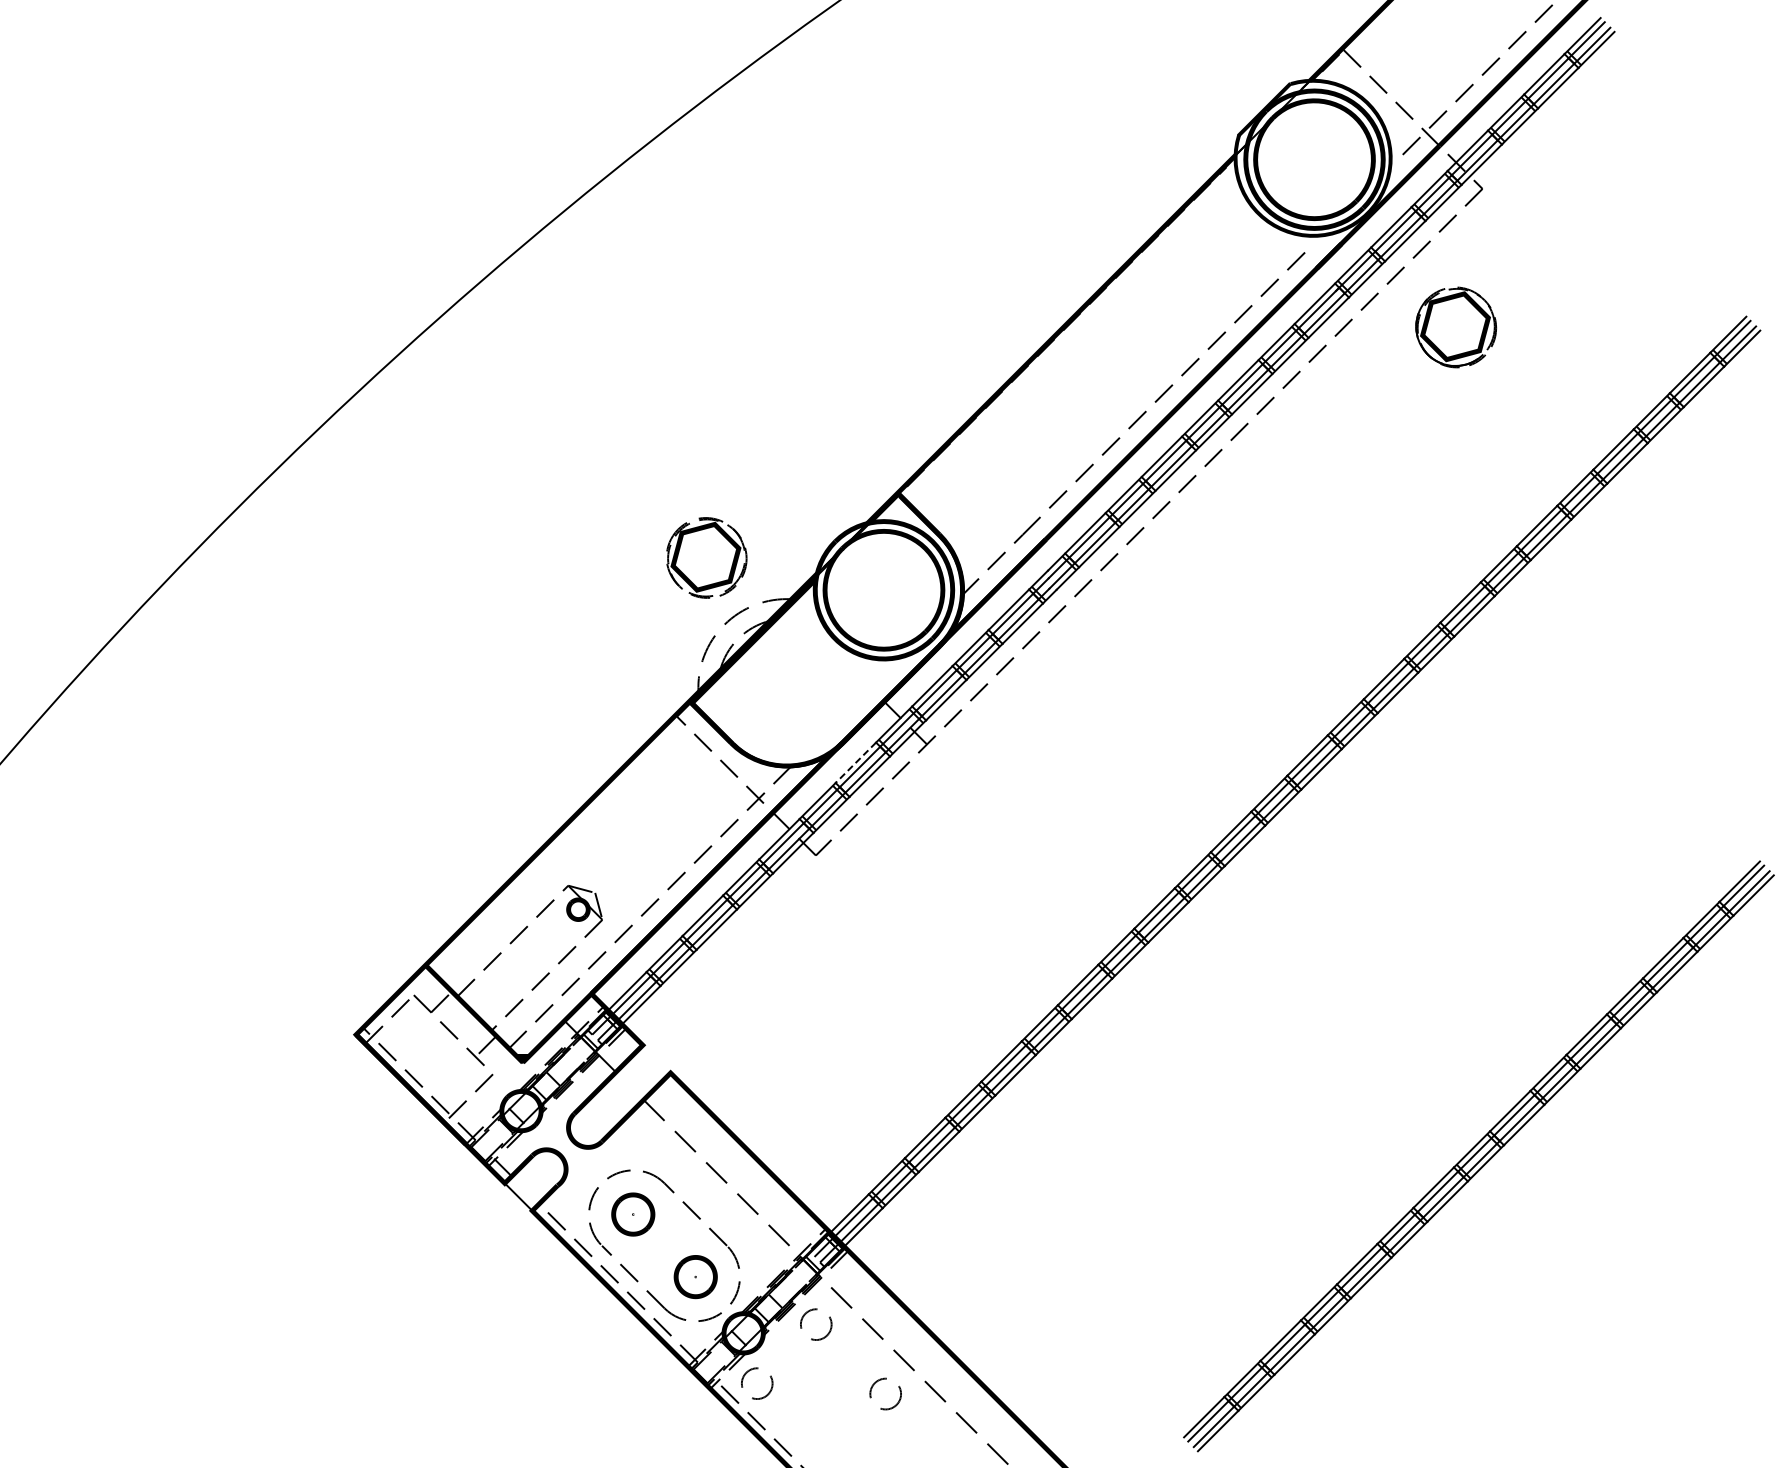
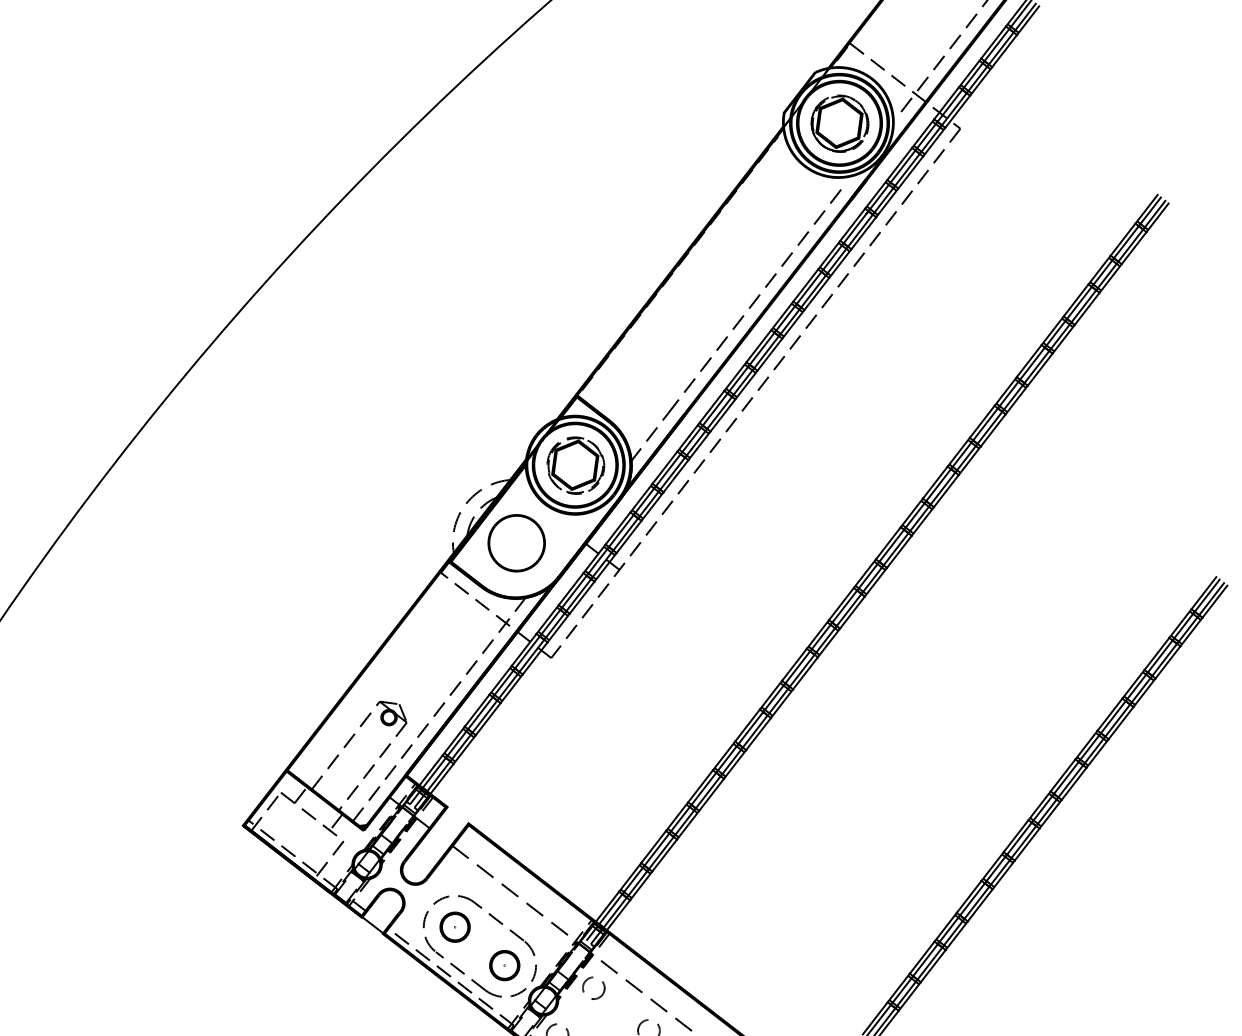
part: (1456, 327) -> (840, 123), moved
part: (706, 557) -> (575, 465), moved
part: (788, 688) -> (516, 542), added
line: (855, 762) -> (570, 589), dashed -> solid

